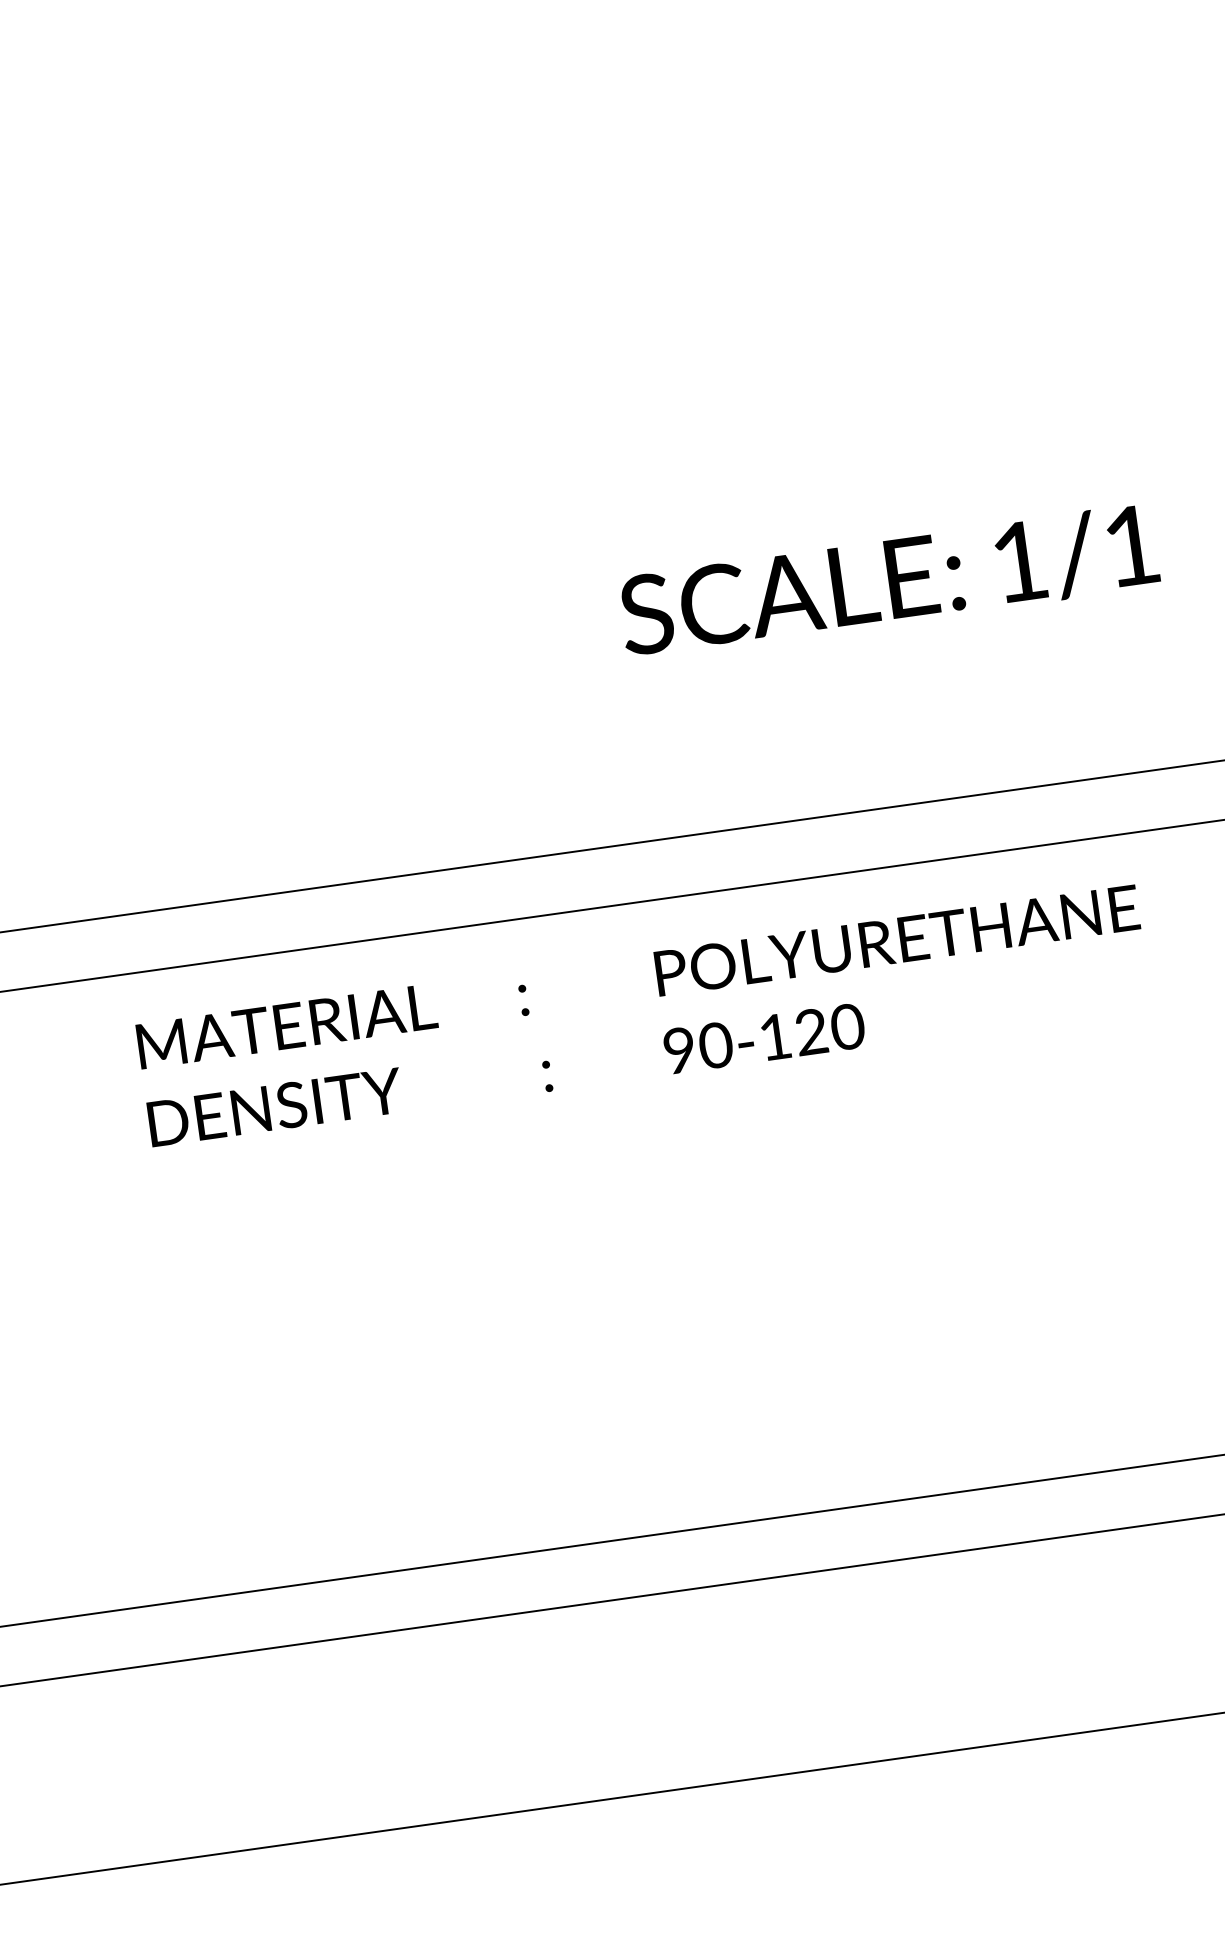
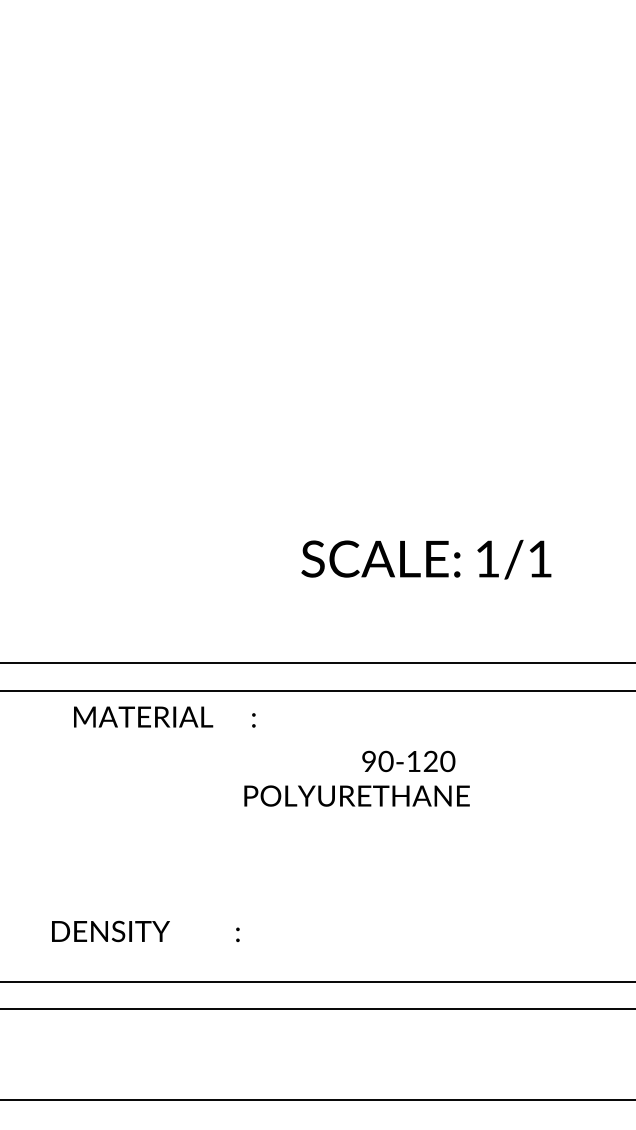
text: (895, 939) -> (356, 795), moved
text: (331, 1018) -> (164, 716), moved
text: (763, 1038) -> (408, 761), moved
text: (349, 1097) -> (145, 931), moved

